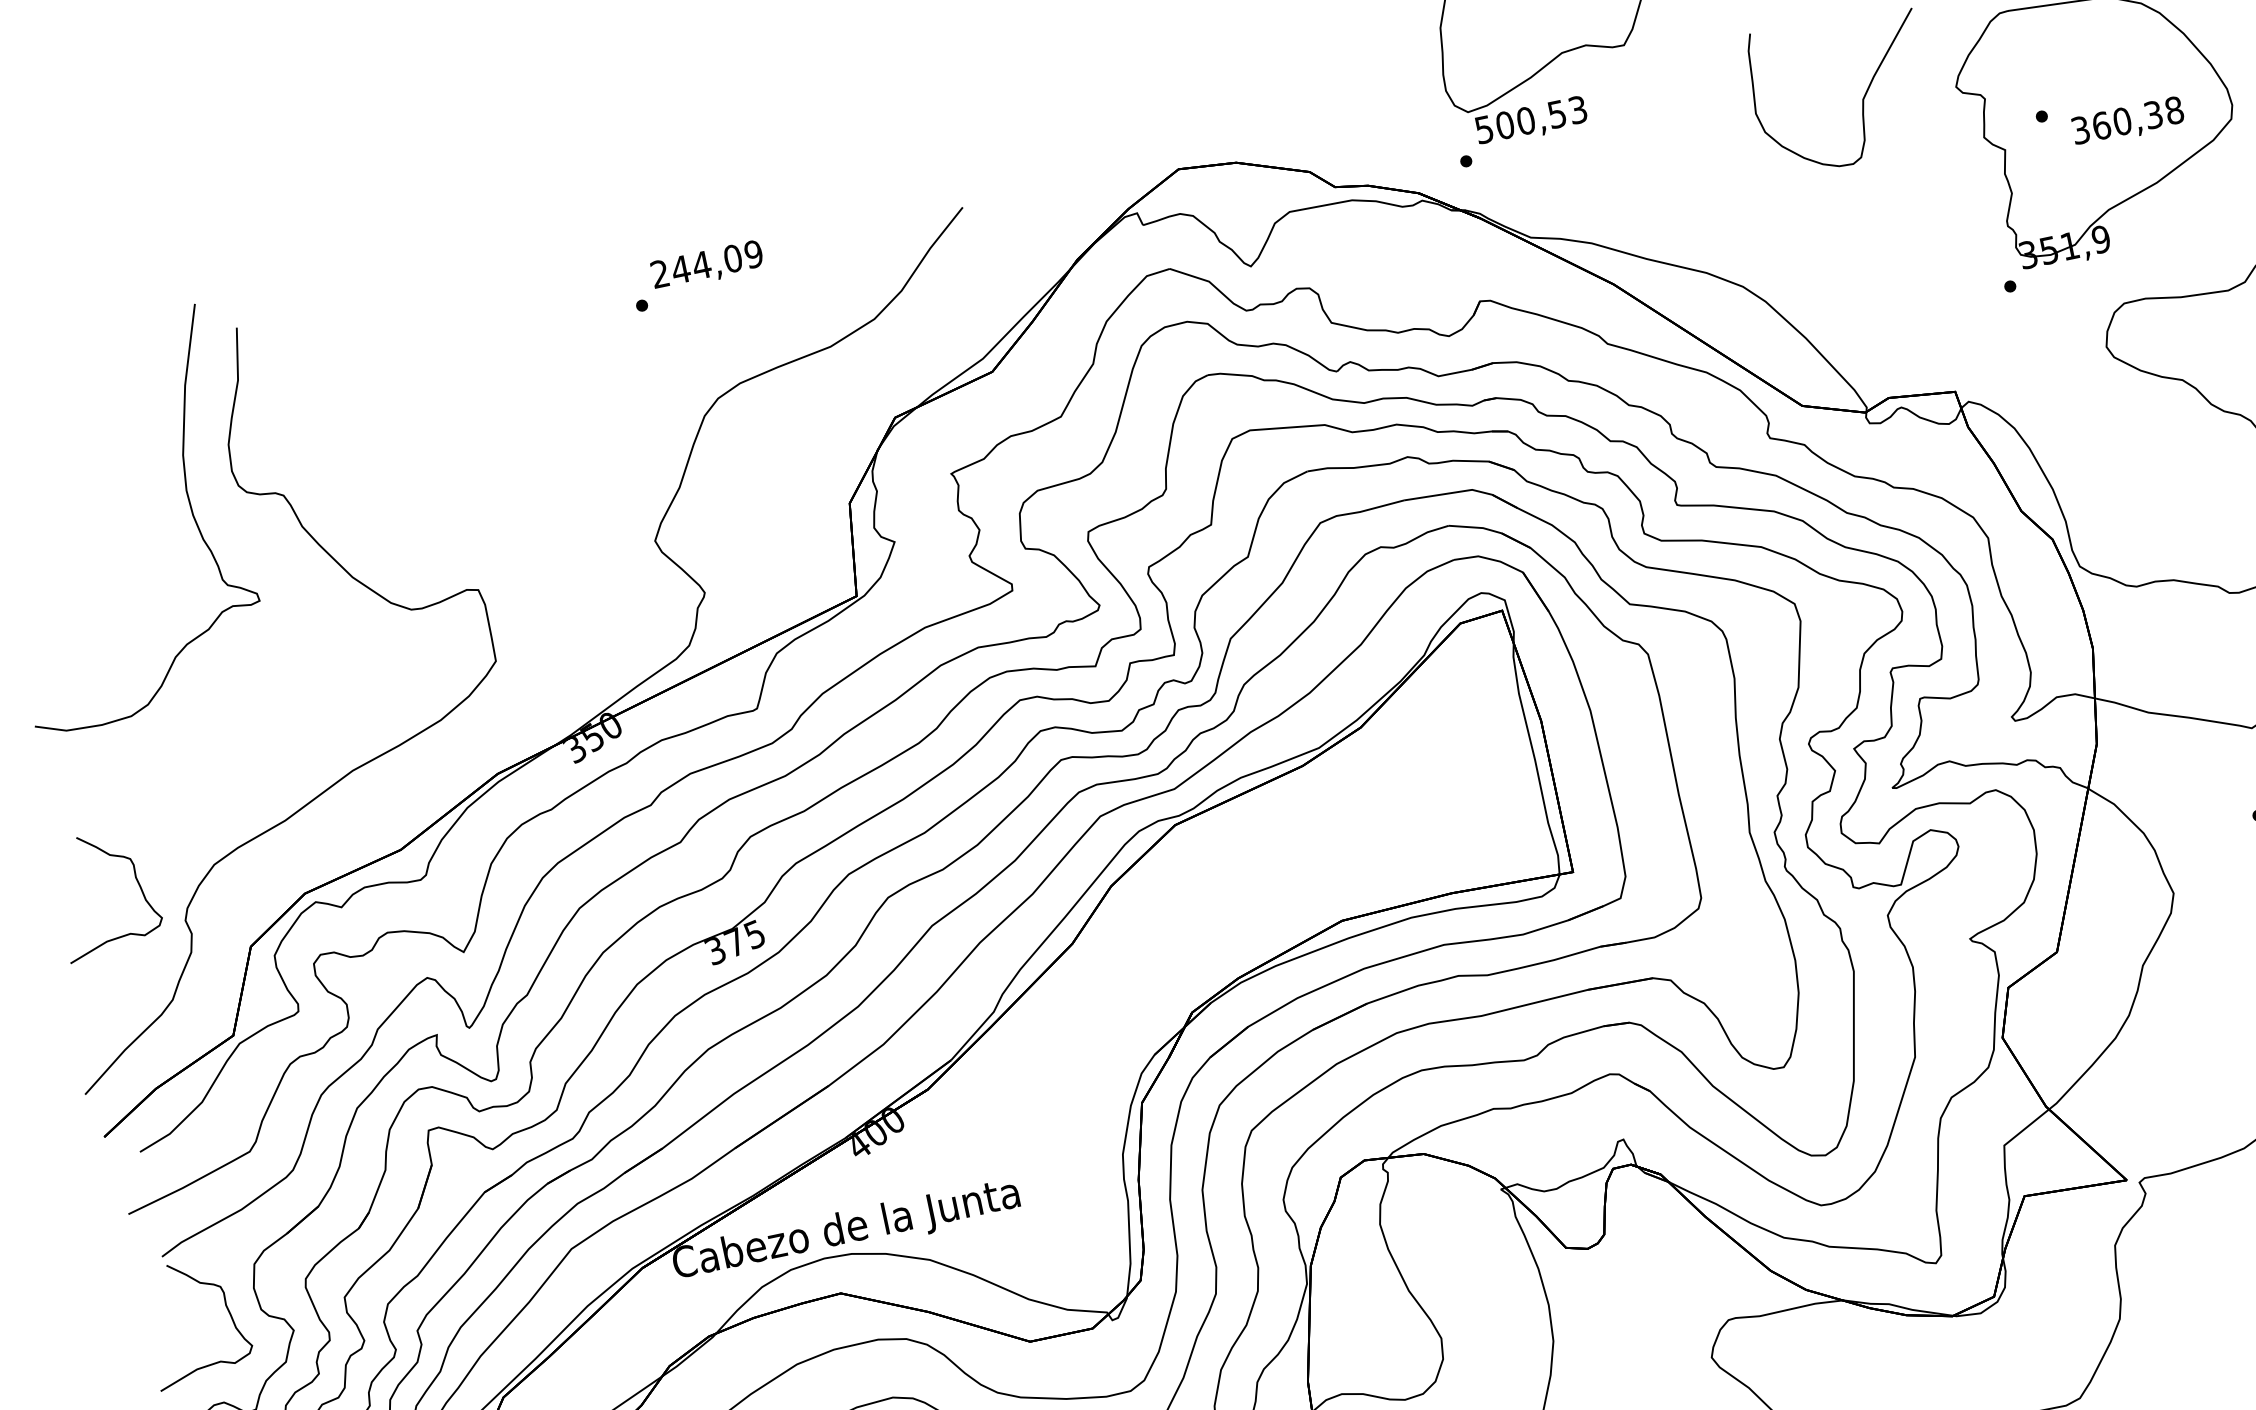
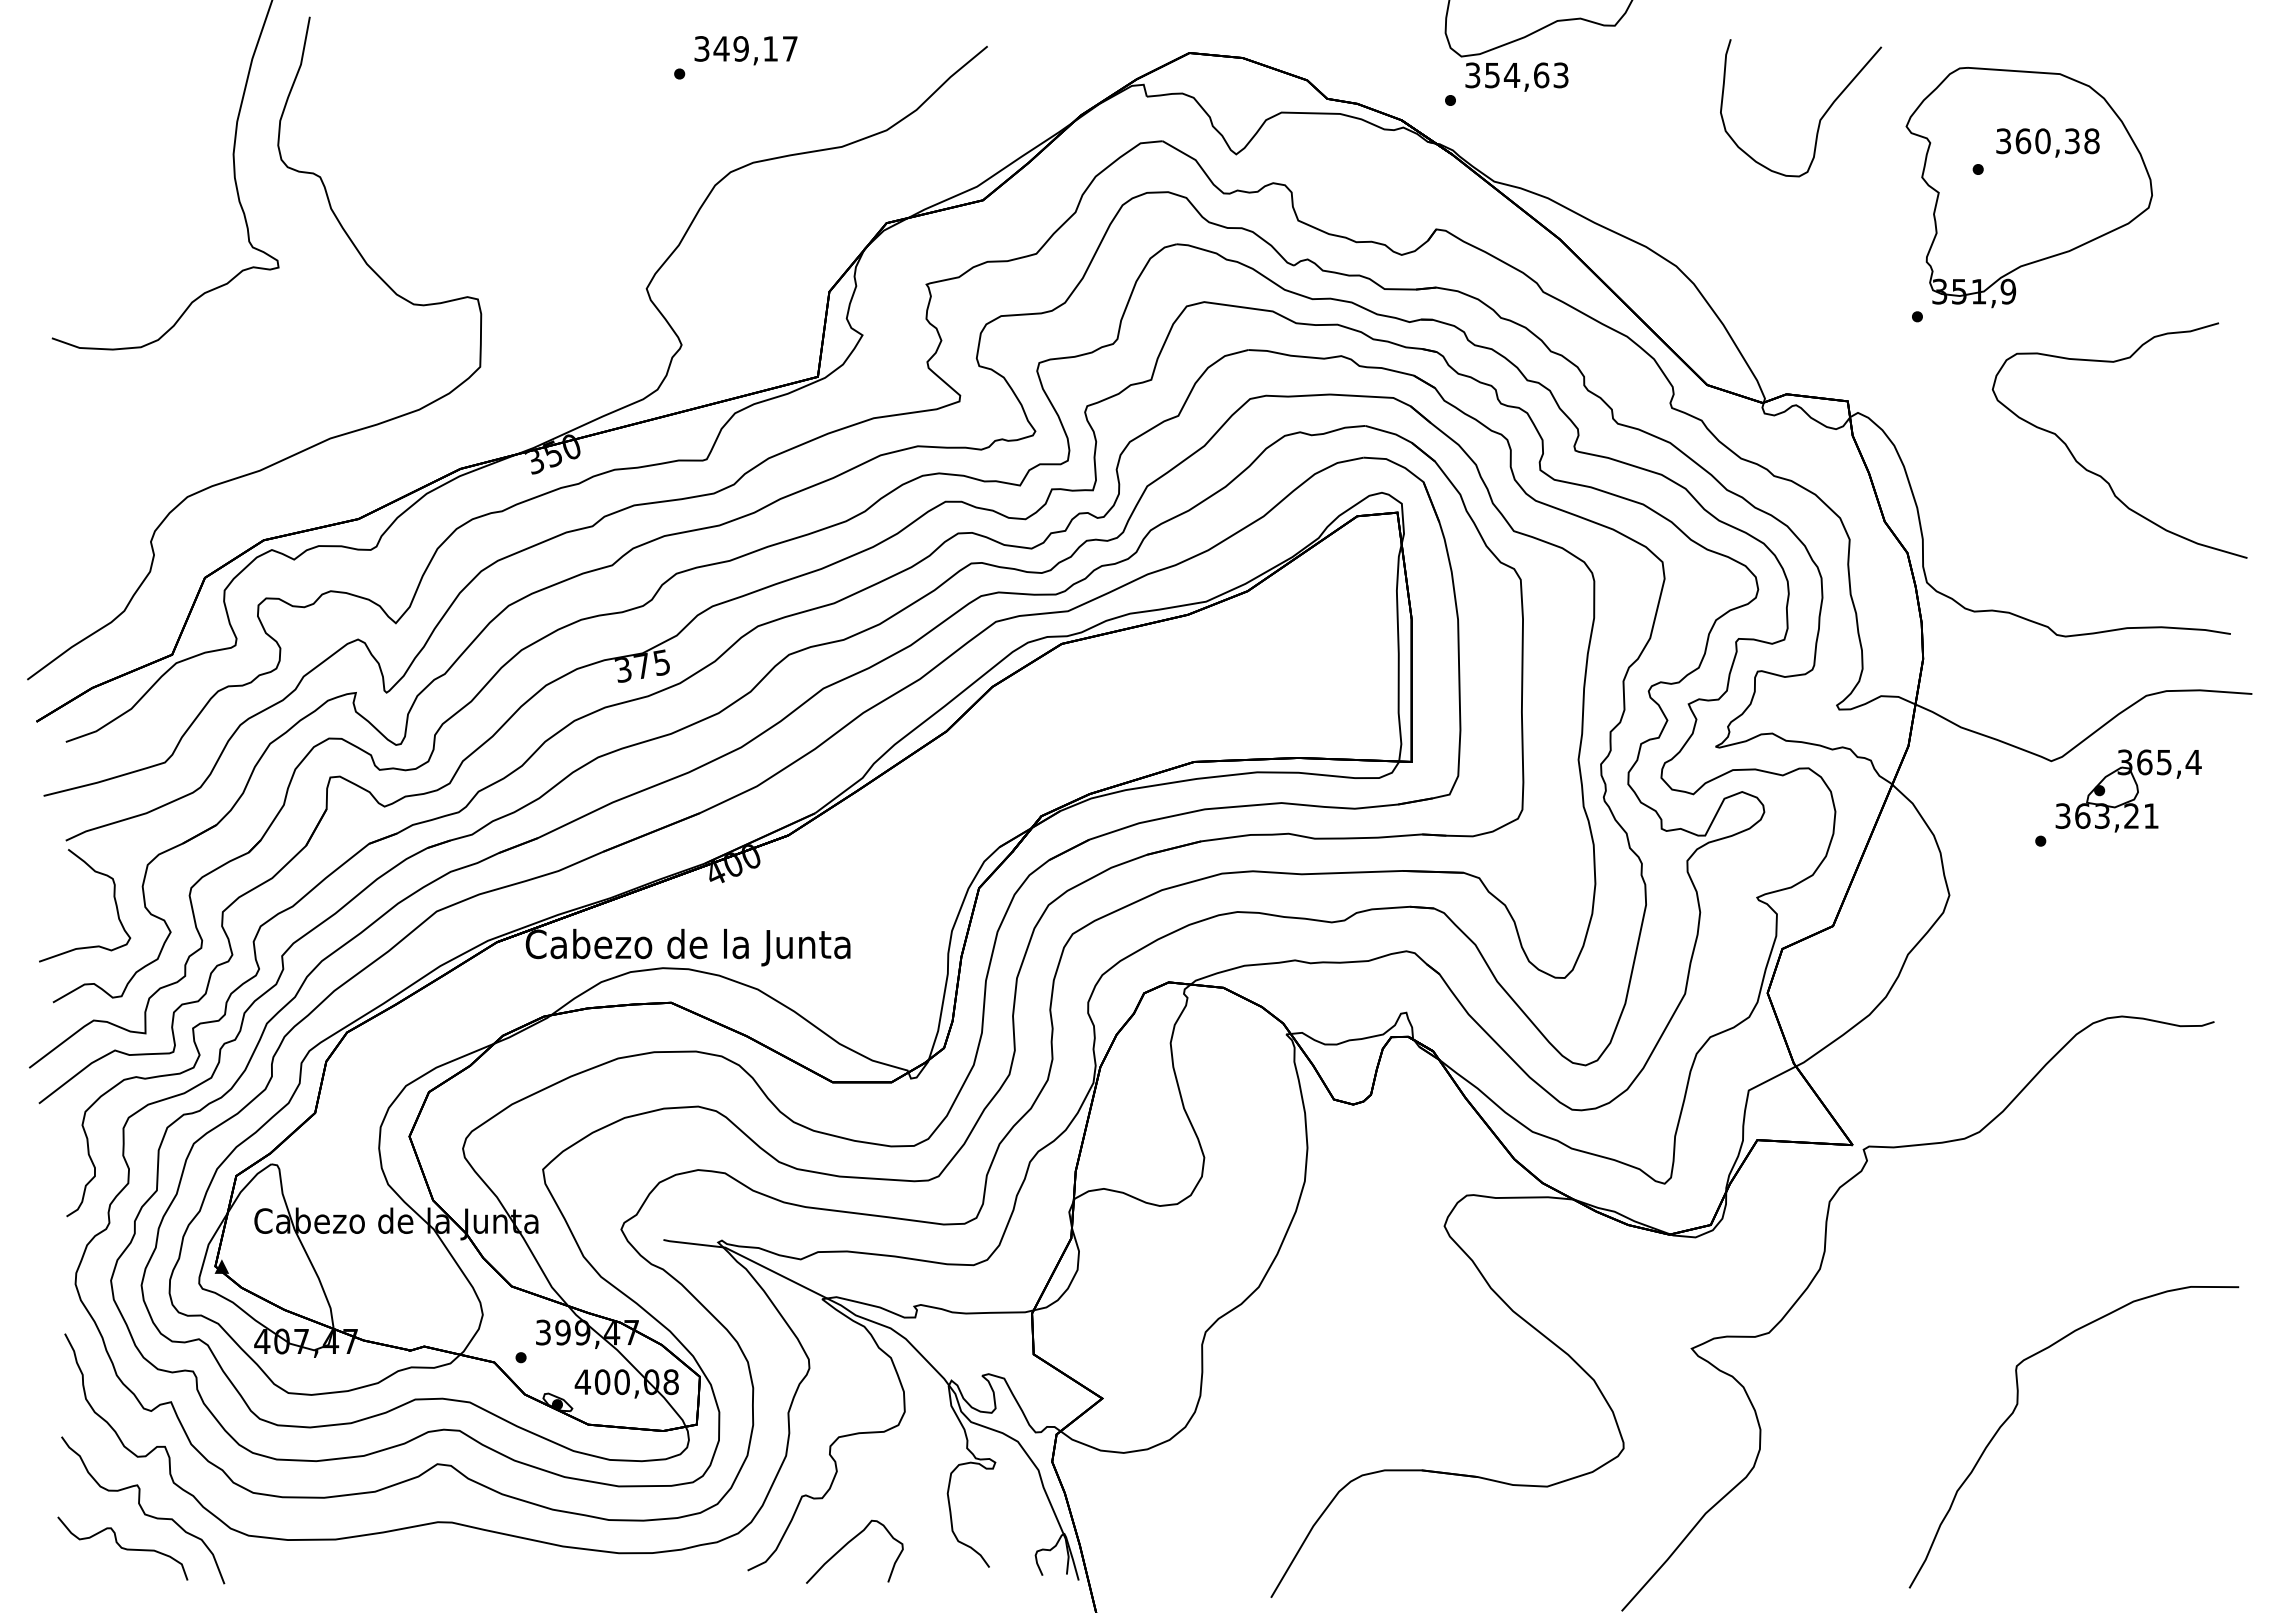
text: (2127, 121) -> (2047, 142), moved
text: (1521, 122) -> (1507, 75), 500,53 -> 354,63
text: (706, 263) -> (745, 48), 244,09 -> 349,17
curve: (135, 878) -> (113, 494), removed

